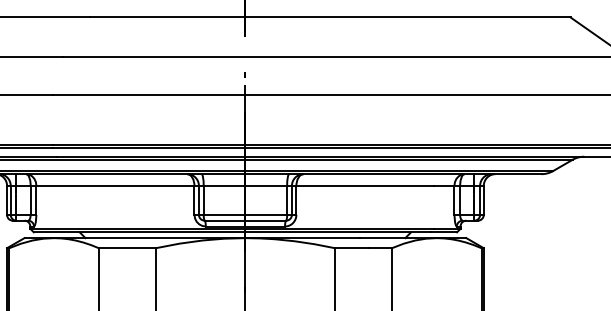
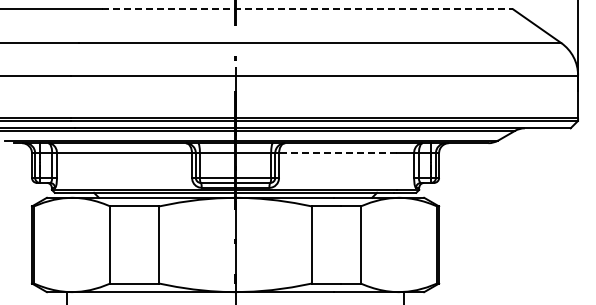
line: (330, 17) -> (308, 9), solid -> dashed
line: (364, 186) -> (337, 153), solid -> dashed

